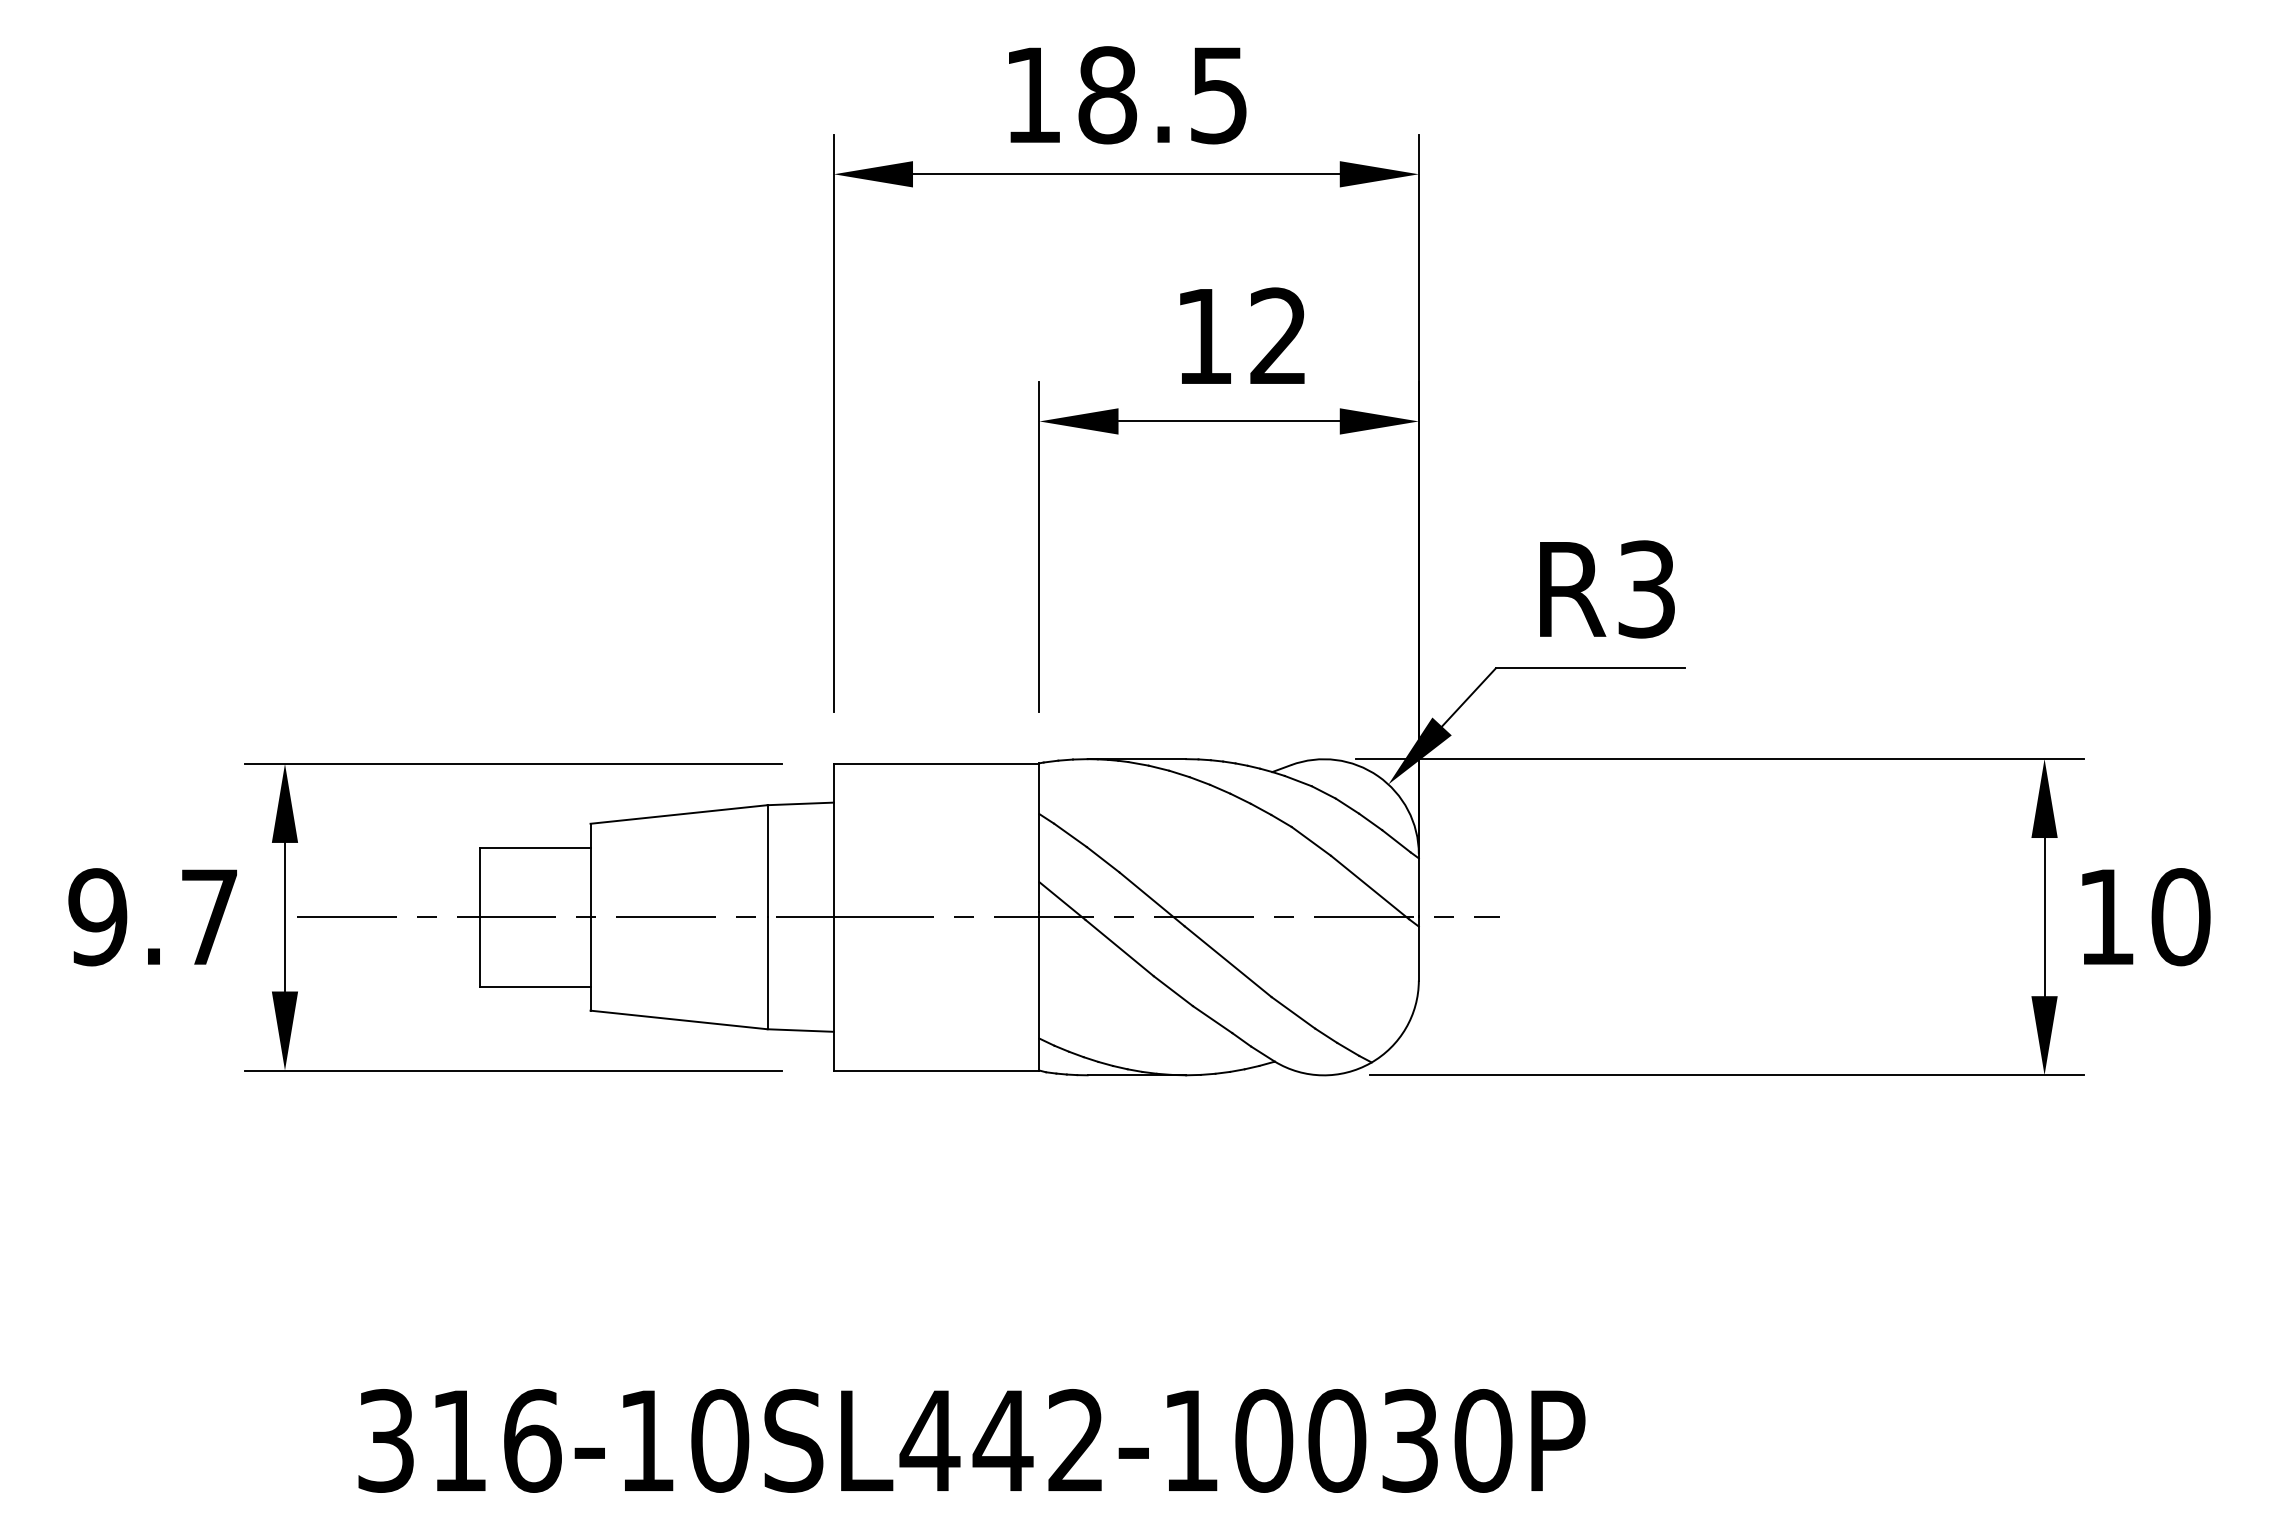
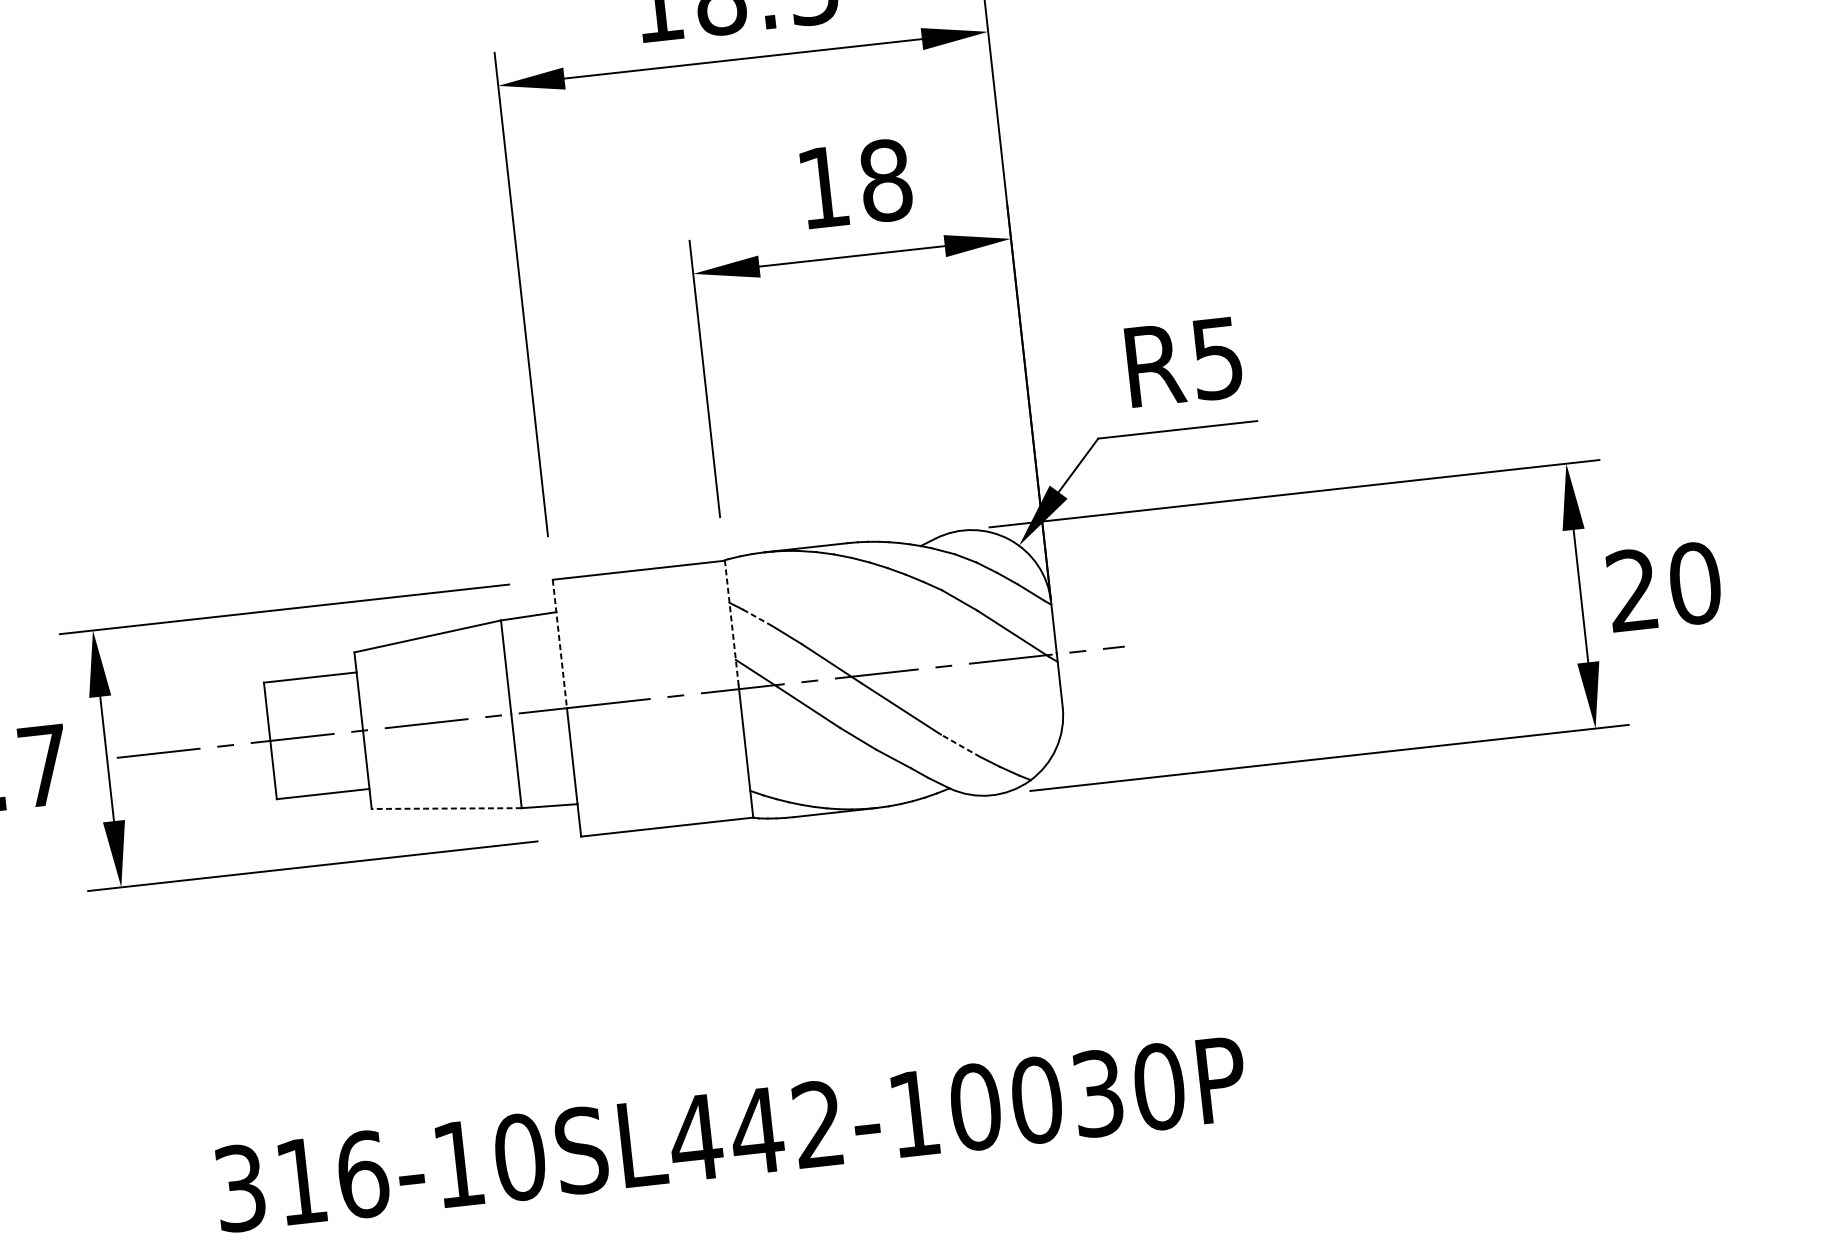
text: (1278, 336) -> (885, 180), 12 -> 18
text: (1646, 589) -> (1217, 358), R3 -> R5
line: (1070, 835) -> (757, 617), solid -> dashed
line: (1039, 837) -> (731, 622), solid -> dashed
line: (833, 840) -> (559, 643), solid -> dashed
text: (2105, 916) -> (1631, 589), 10 -> 20
line: (1293, 1012) -> (960, 745), solid -> dashed
line: (678, 1019) -> (446, 808), solid -> dashed

